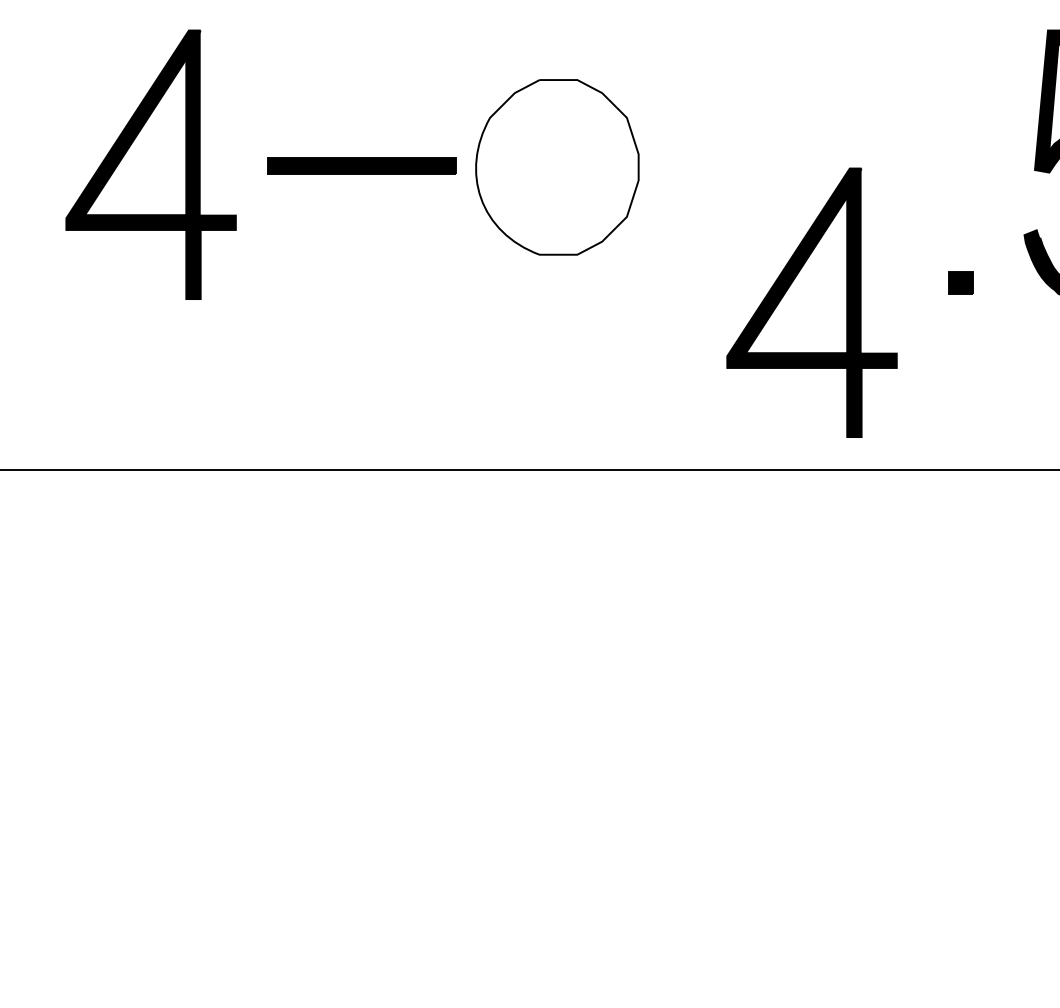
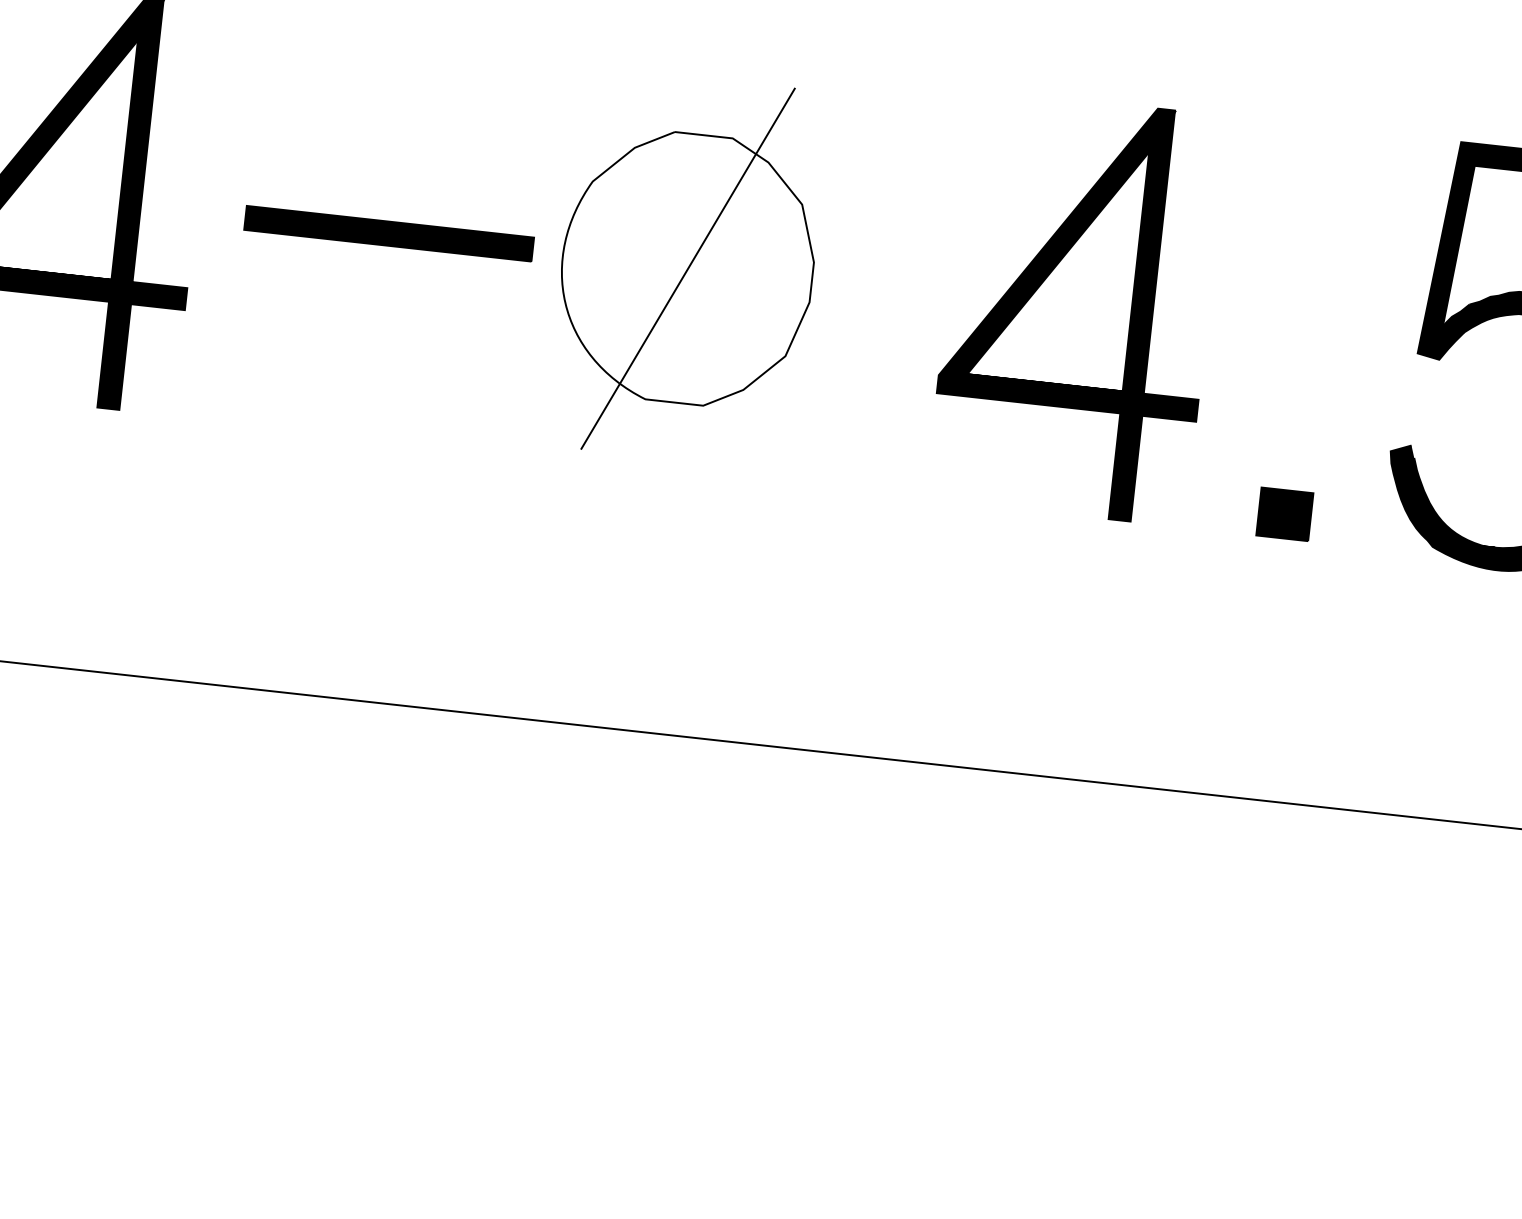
line: (557, 167) -> (687, 268), added
part: (960, 283) -> (1284, 514), size x1.43
part: (811, 302) -> (1076, 307), moved

